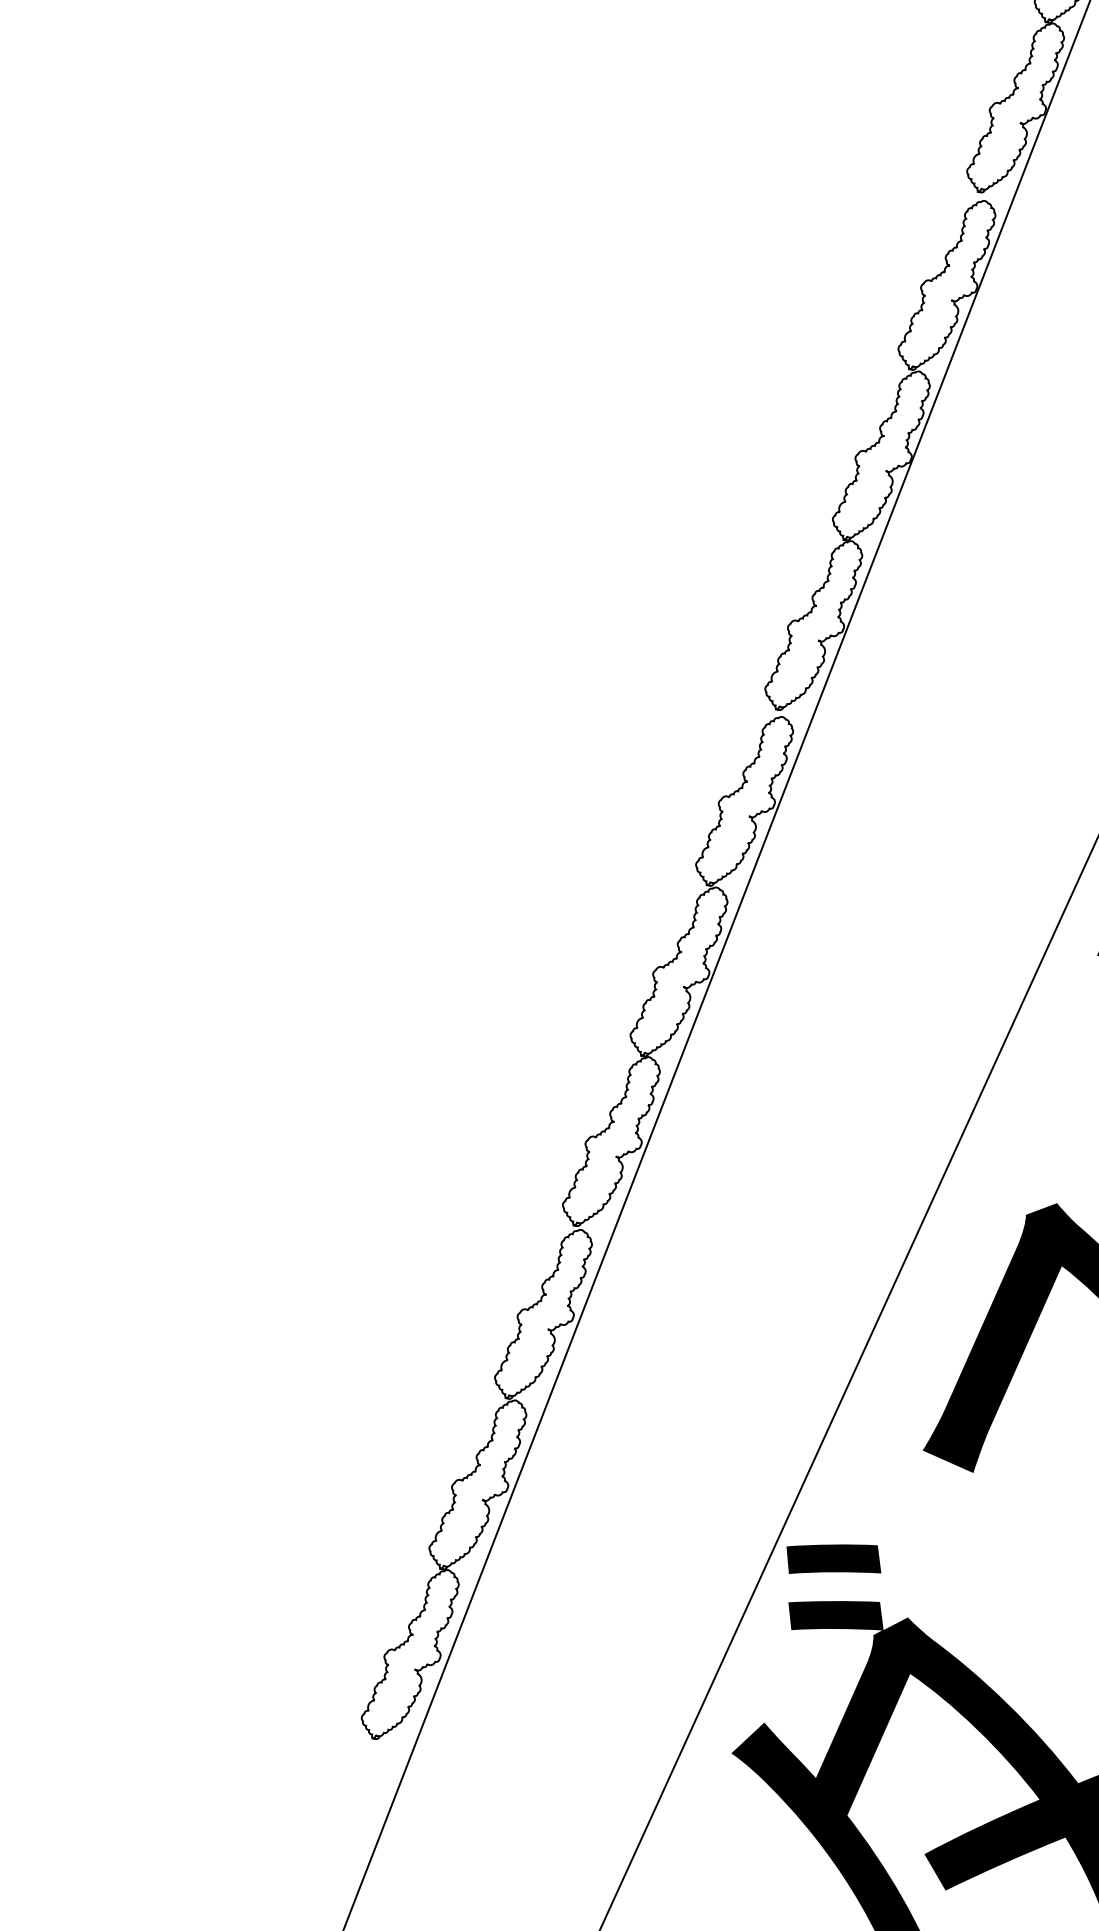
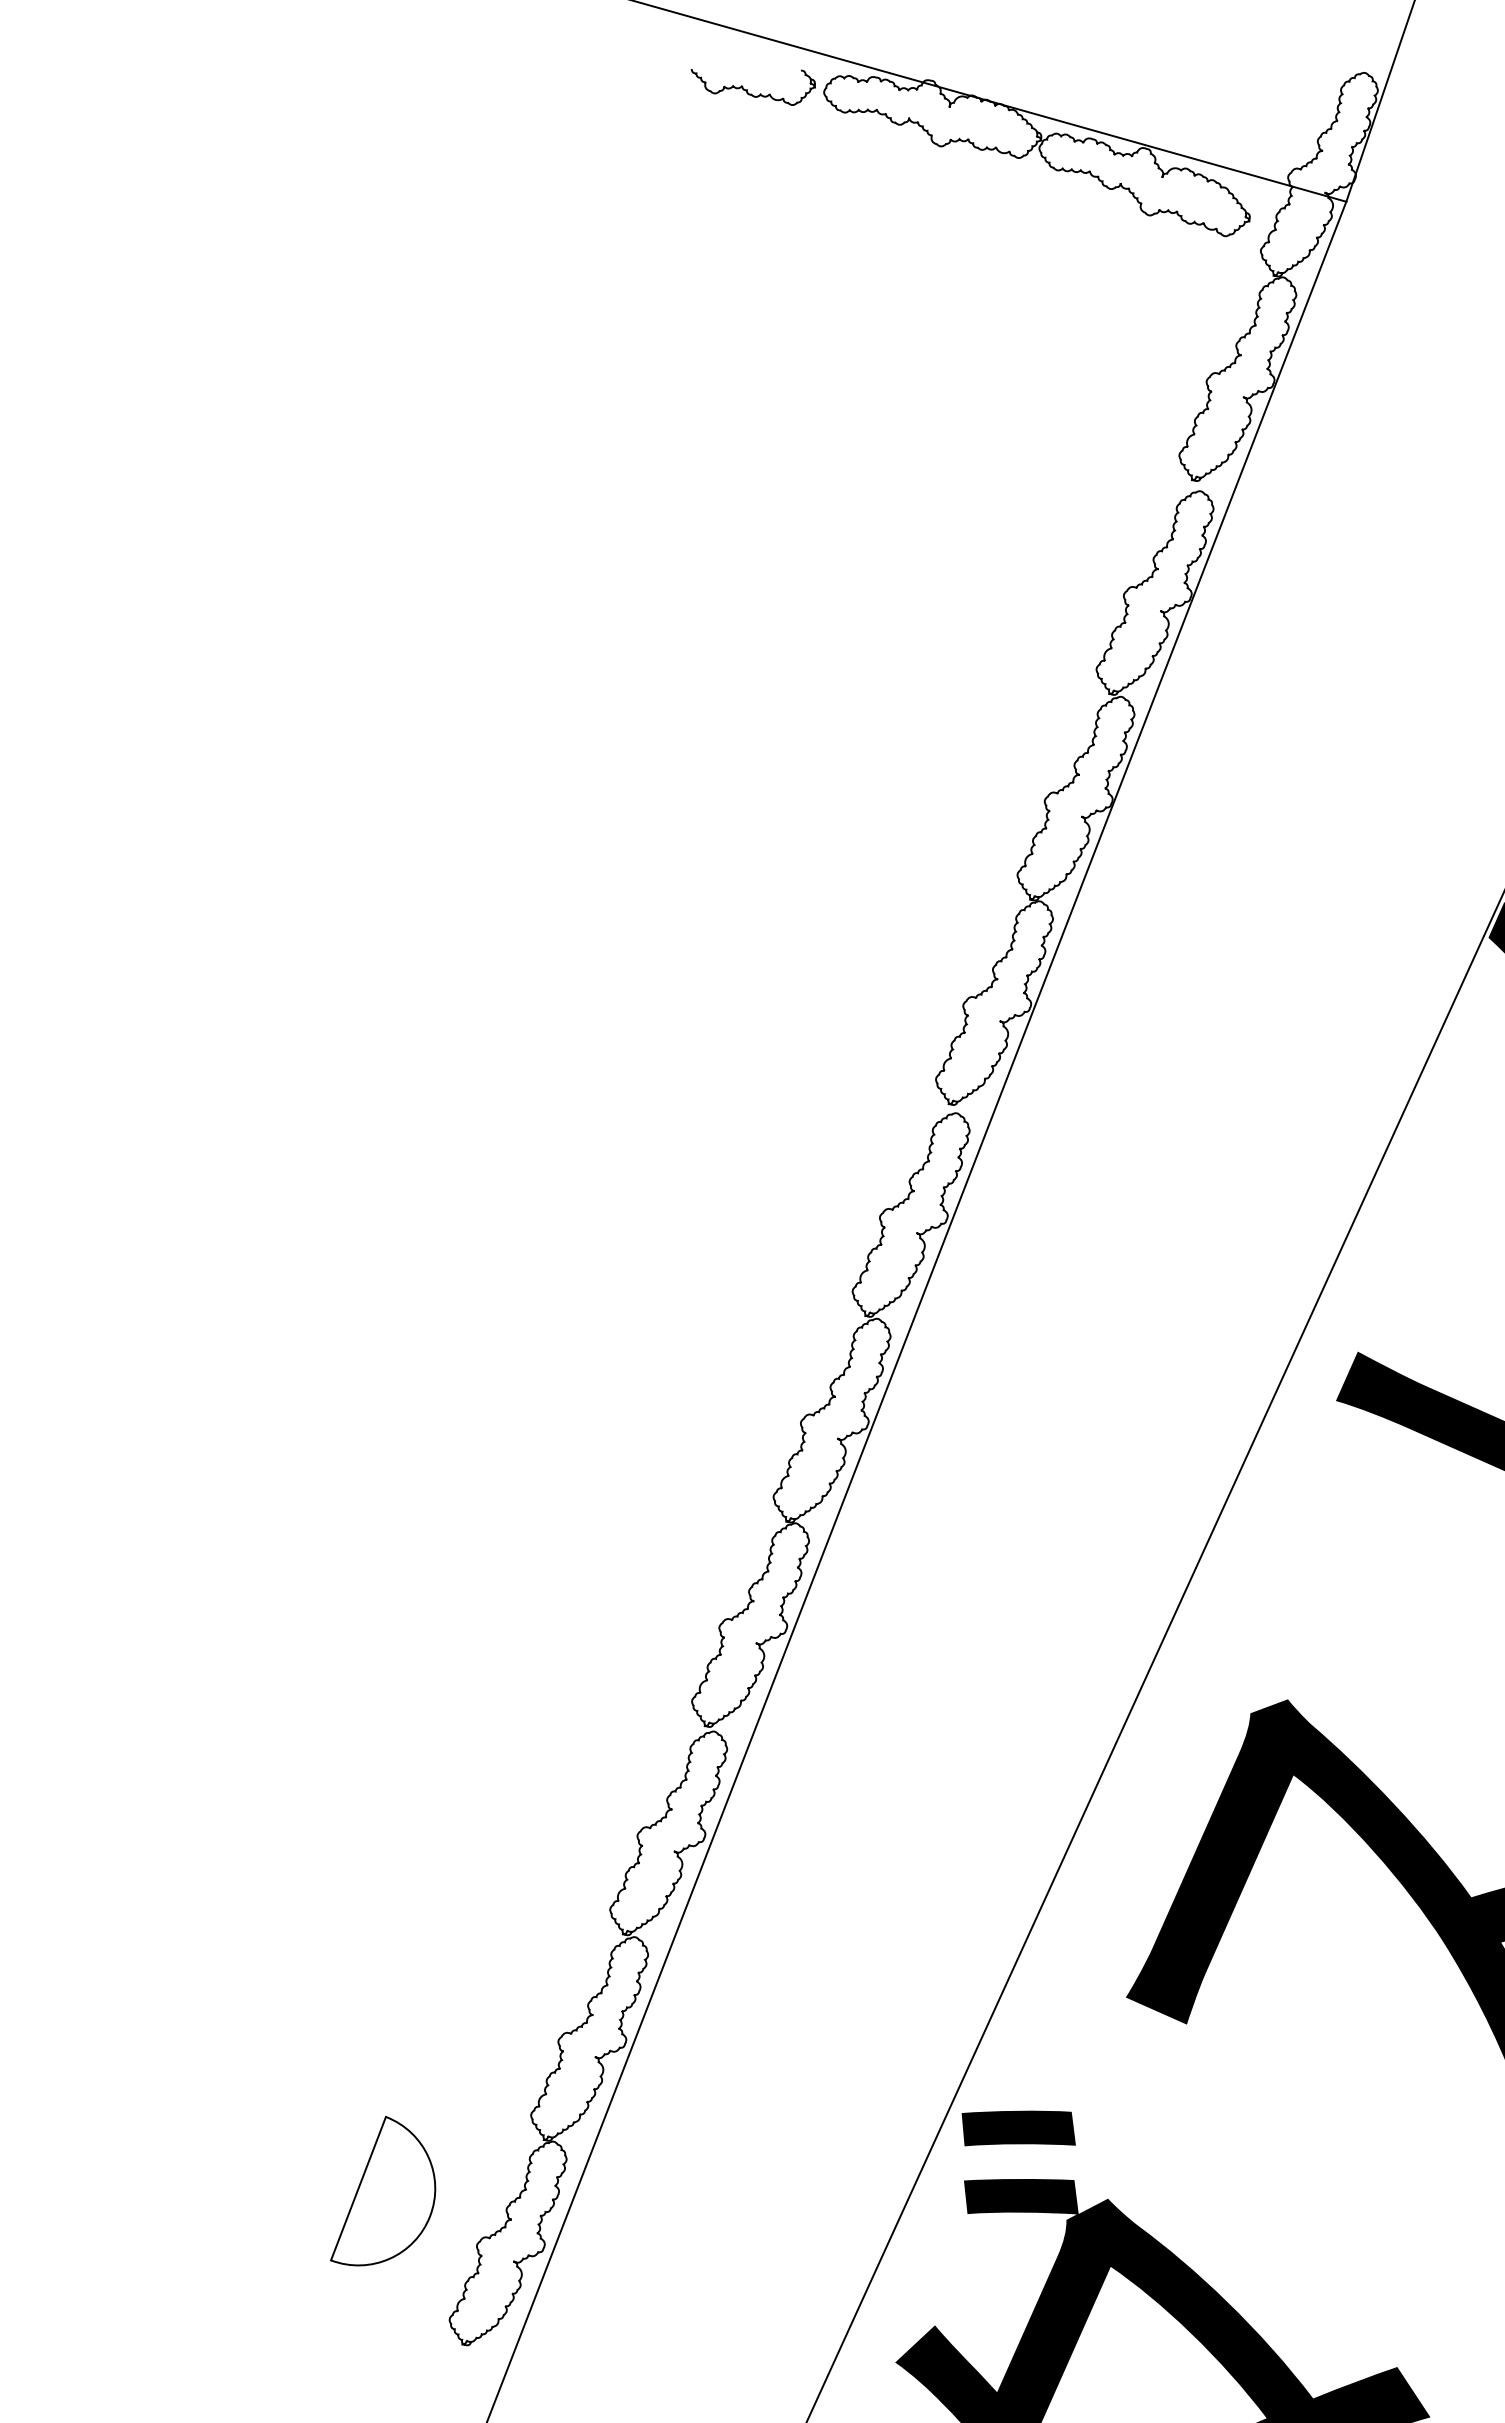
part: (306, 1610) -> (383, 2190), added

